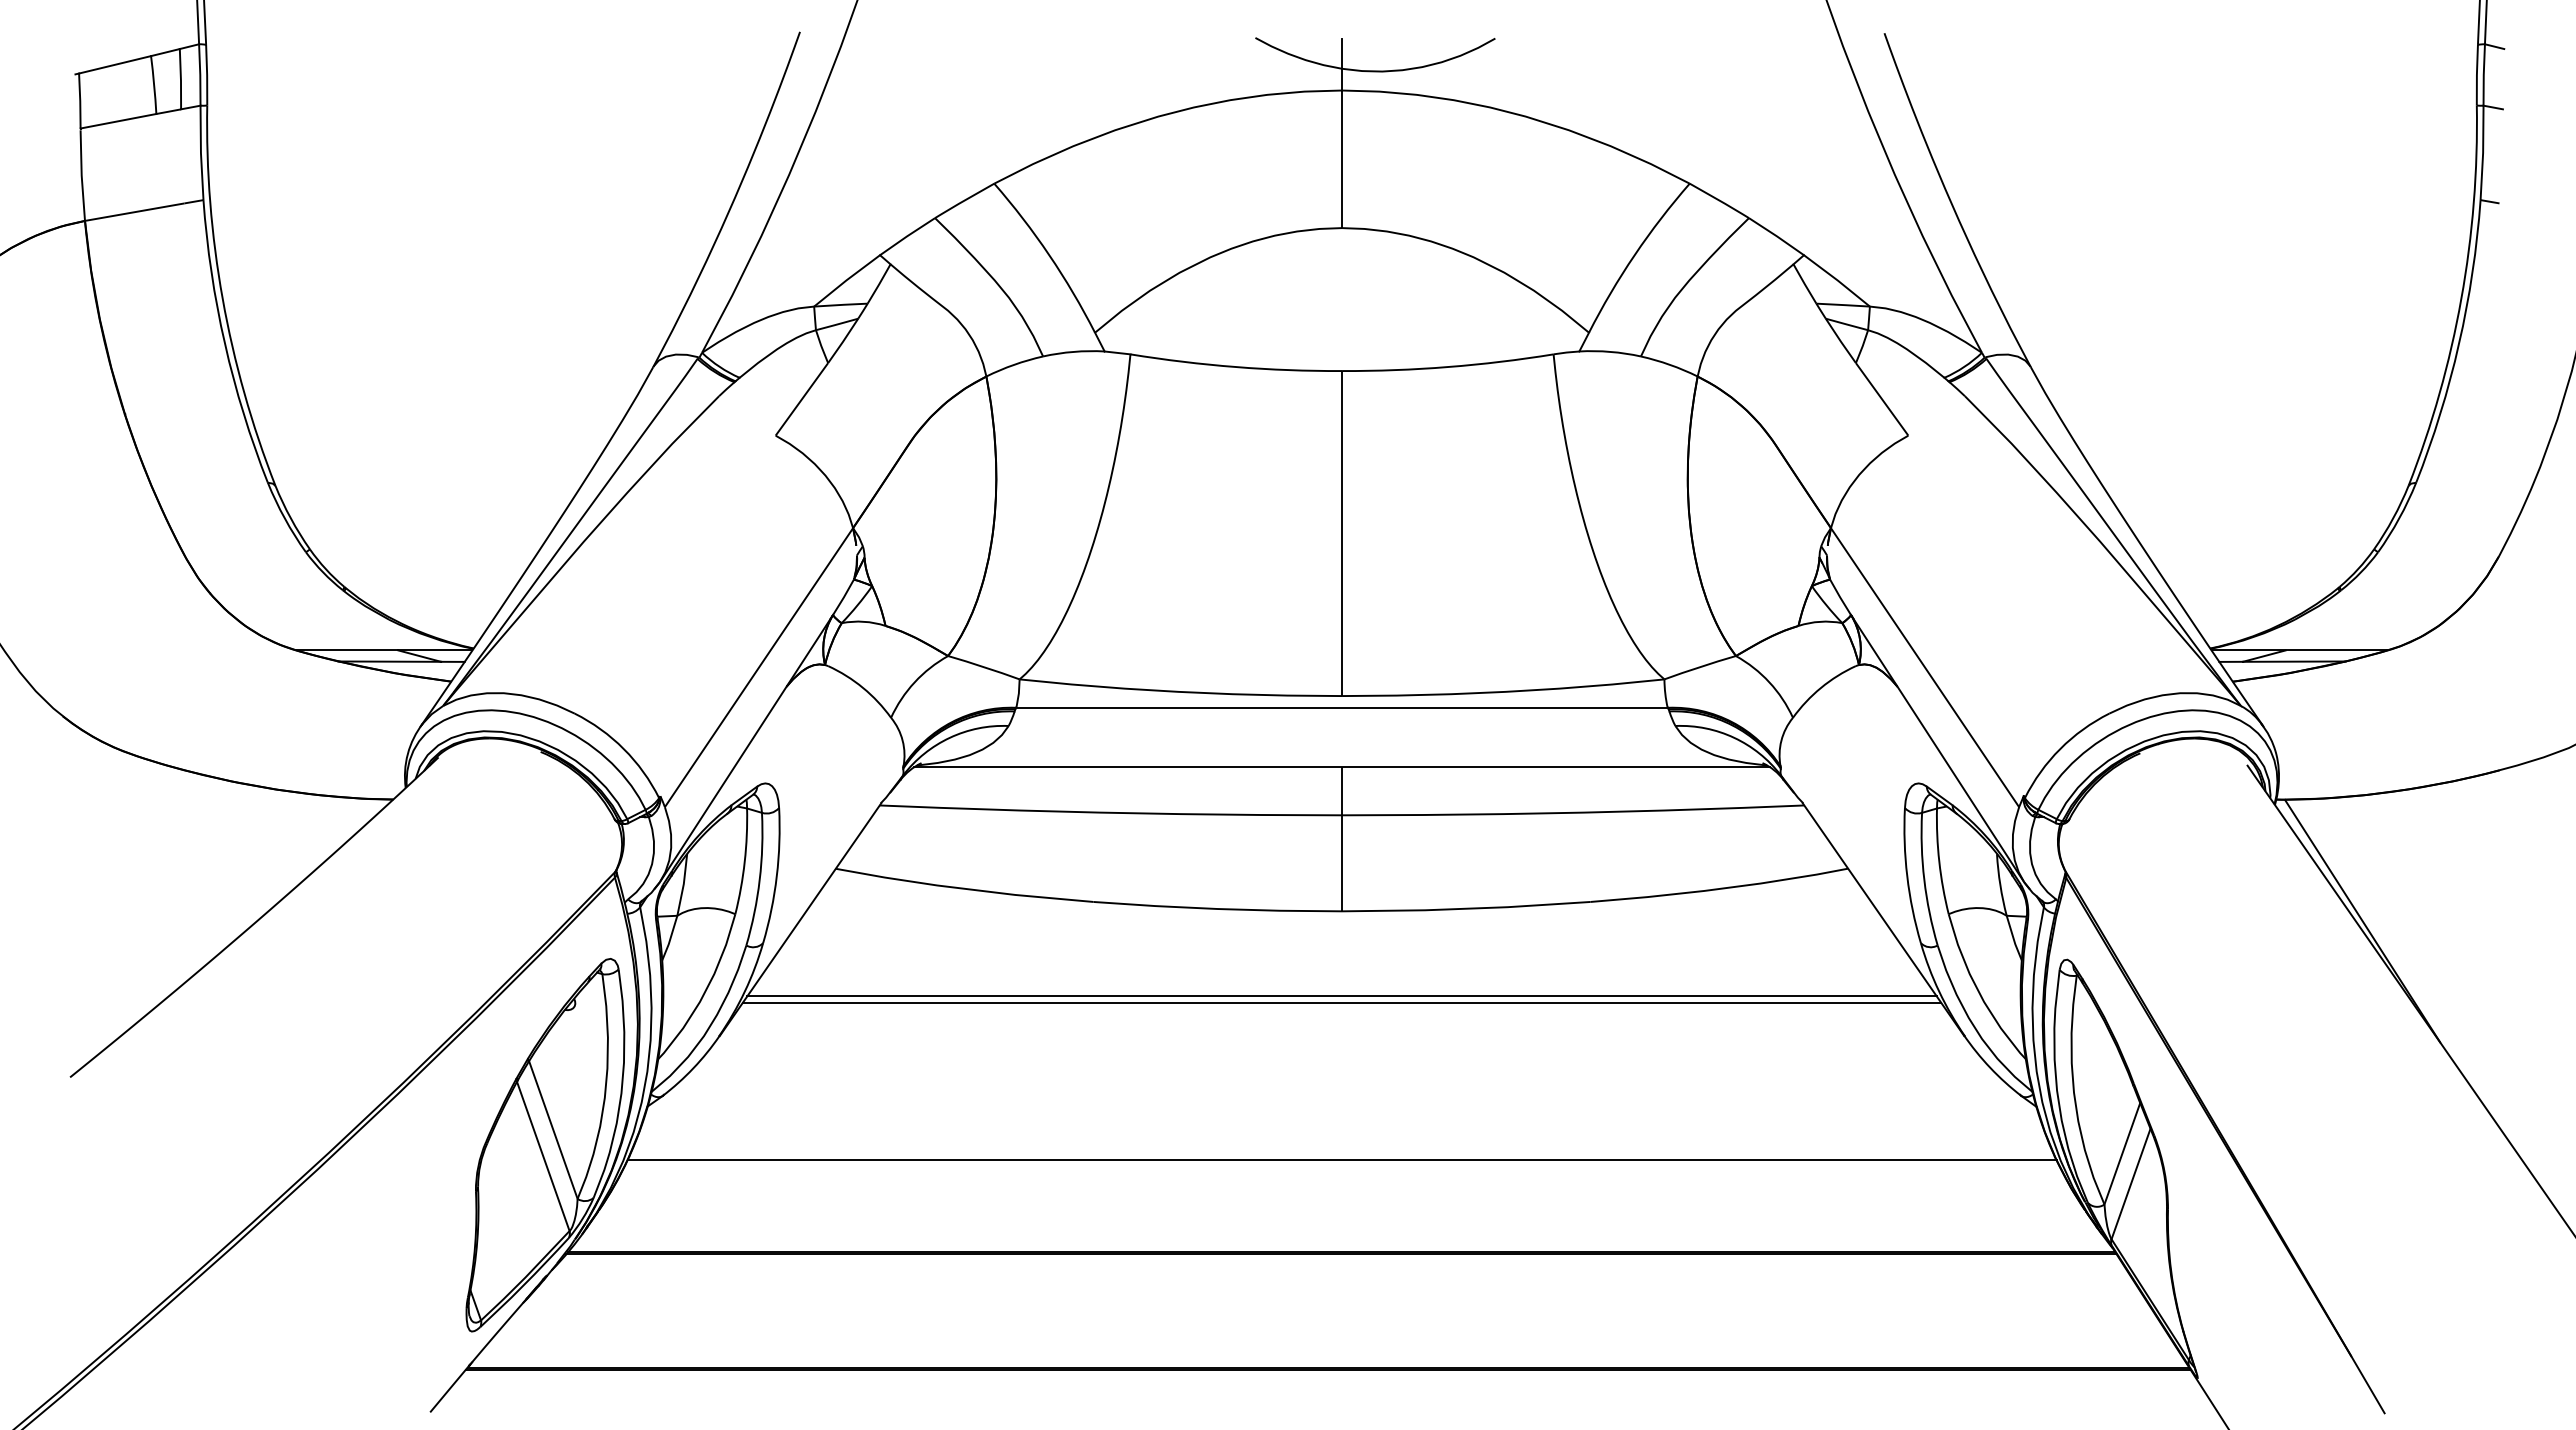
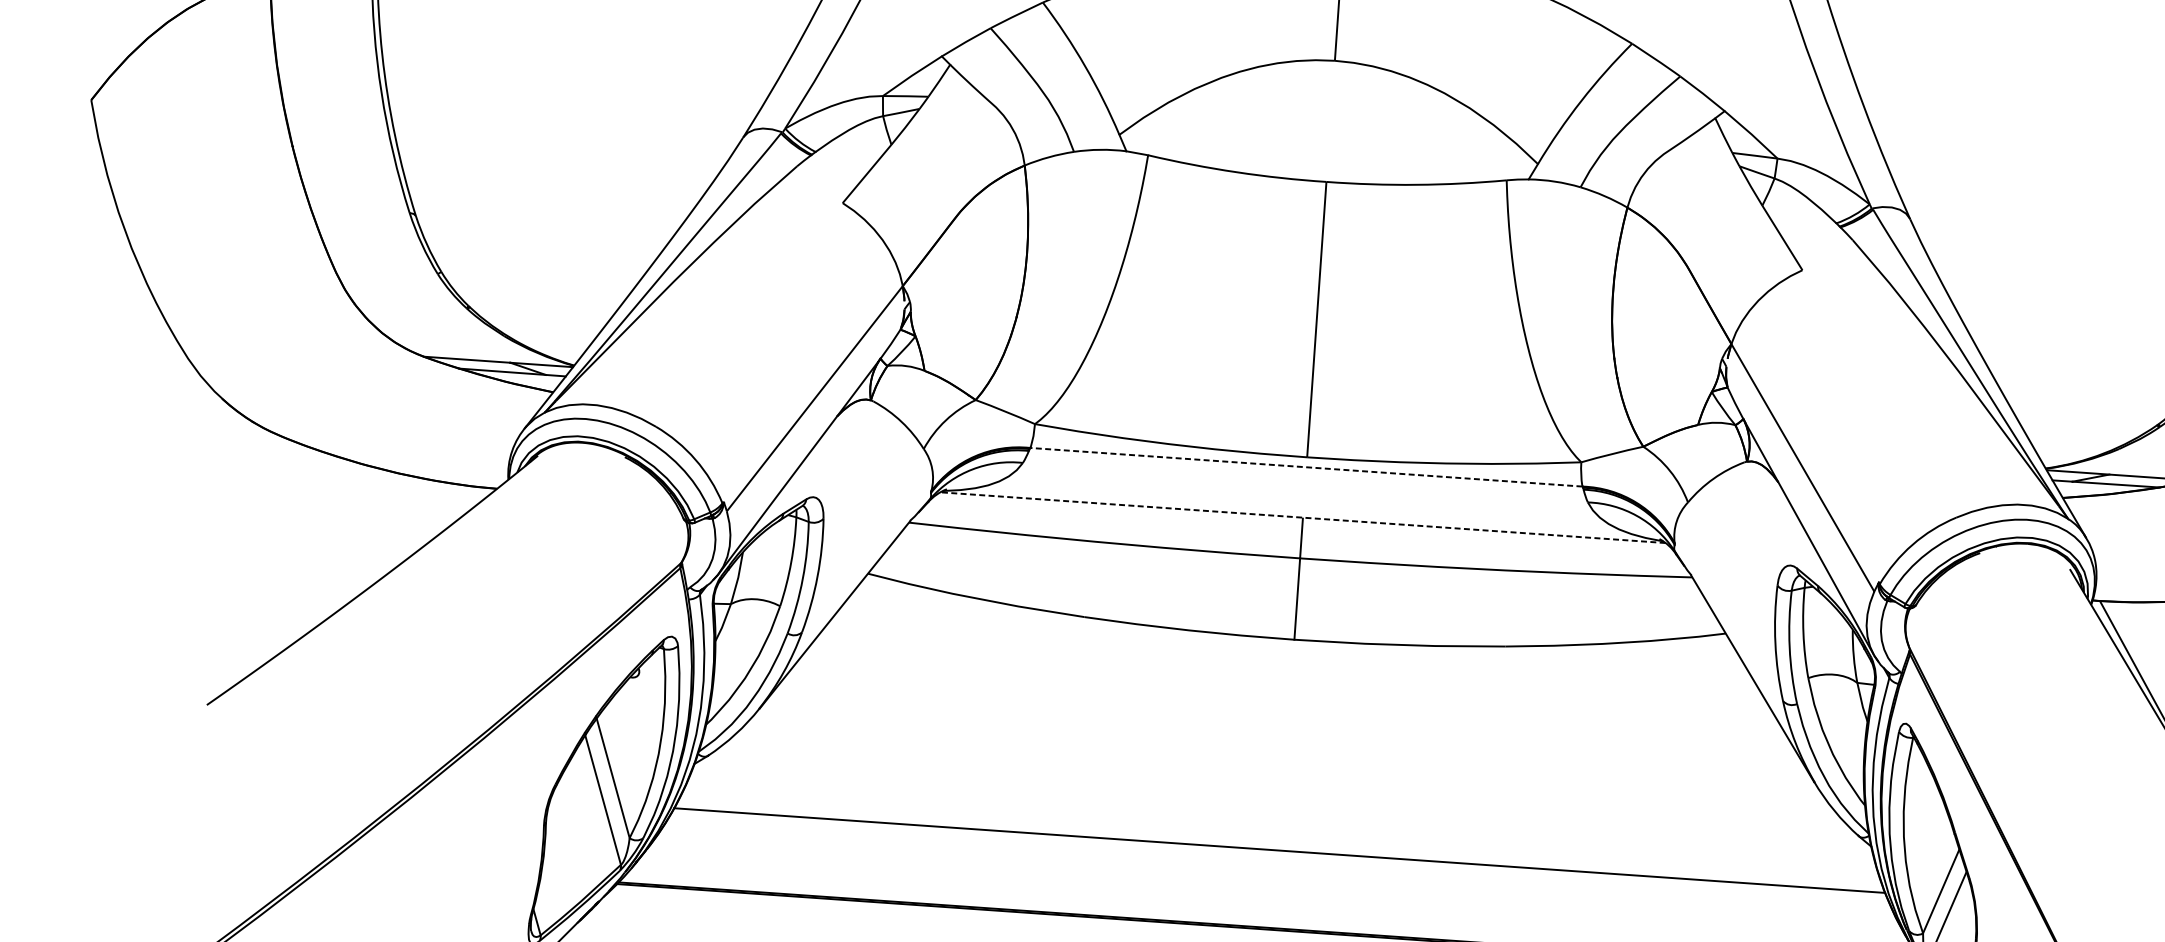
line: (1342, 707) -> (1306, 467), solid -> dashed
line: (1342, 767) -> (1303, 517), solid -> dashed
line: (1341, 996) -> (1288, 711), removed
line: (1341, 1003) -> (1288, 717), removed

